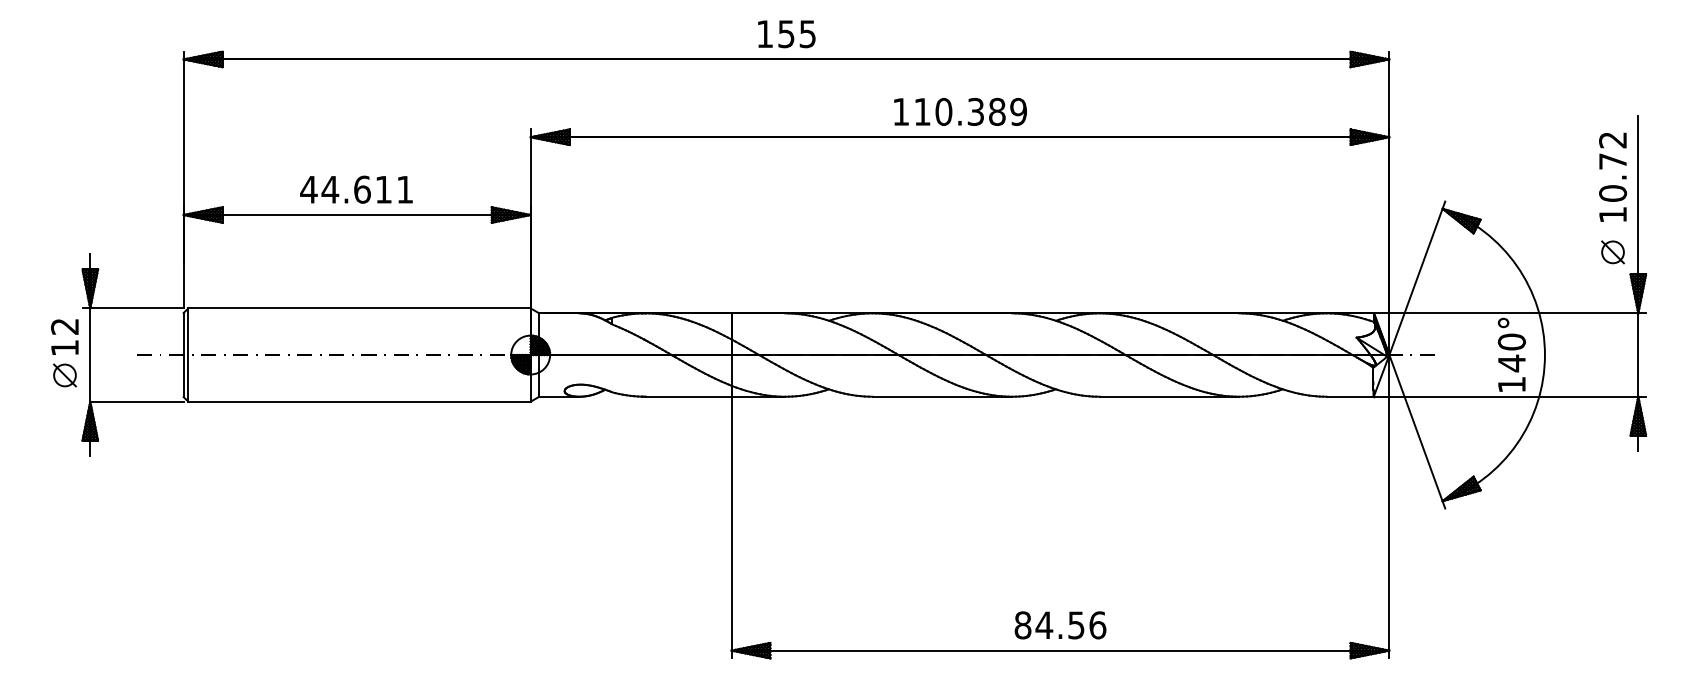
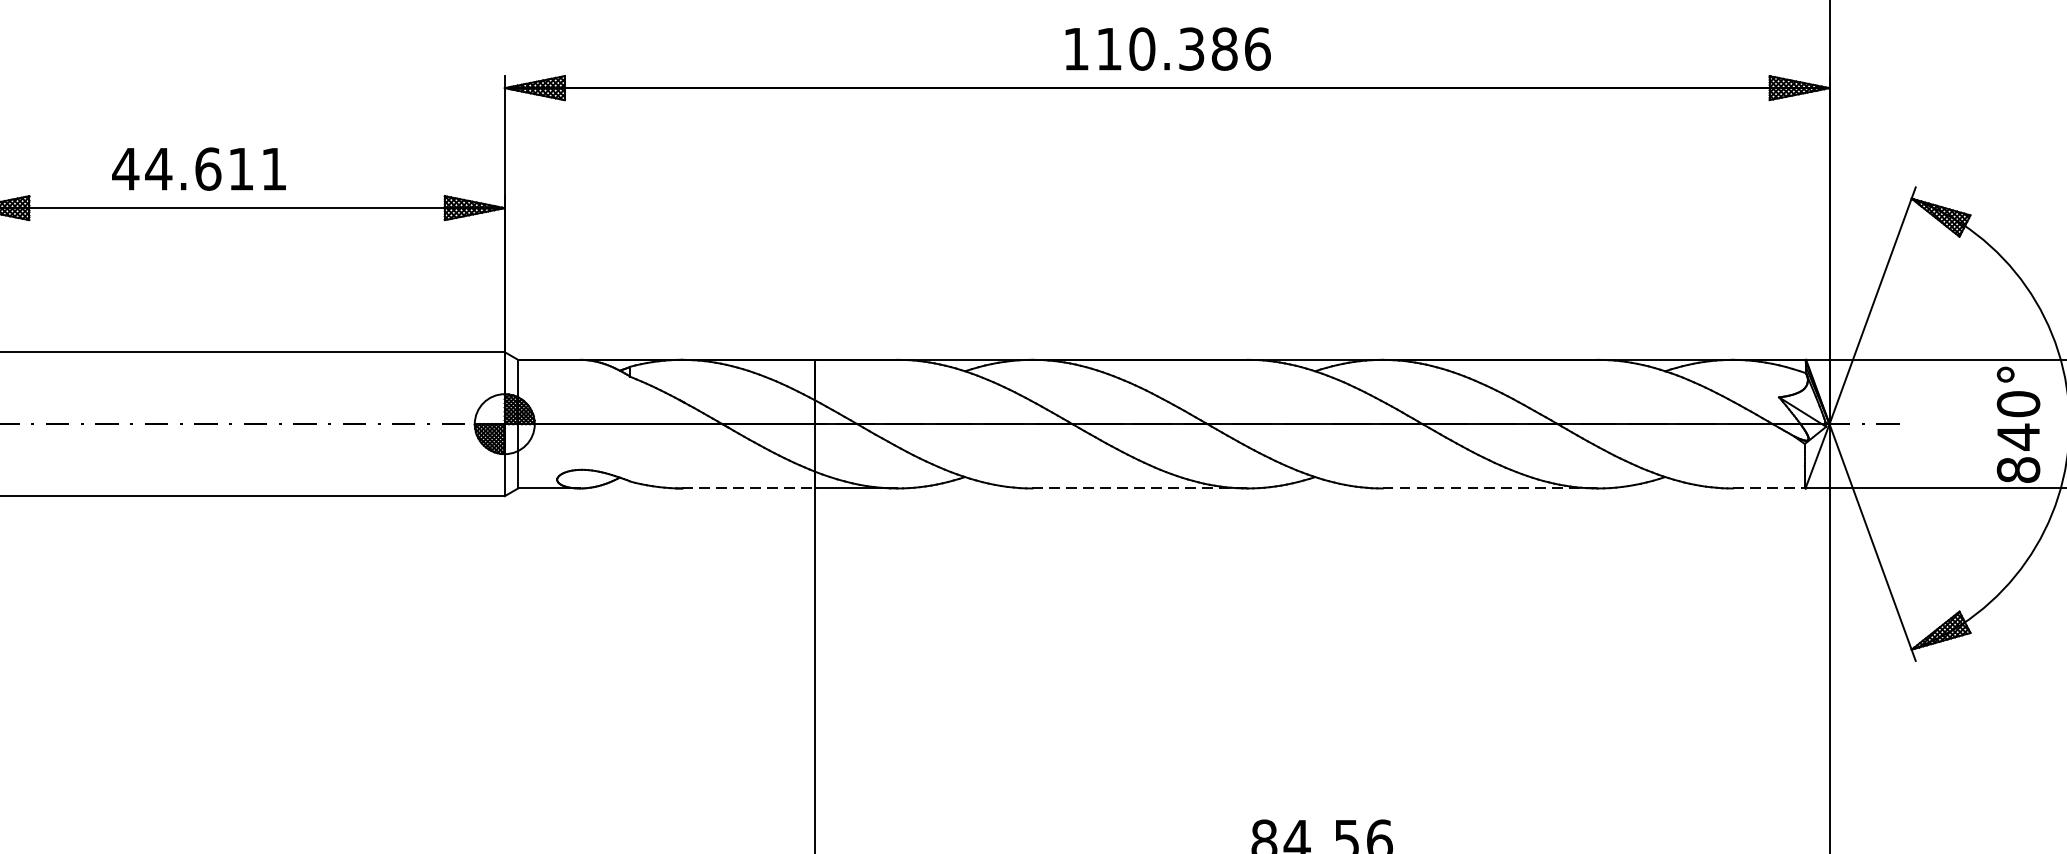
text: (1018, 111) -> (1257, 48), 110.389 -> 110.386
text: (356, 189) -> (199, 168), moved
text: (1511, 384) -> (2017, 469), 140° -> 840°
line: (688, 396) -> (748, 488), solid -> dashed
line: (942, 396) -> (1140, 488), solid -> dashed
line: (1169, 396) -> (1490, 488), solid -> dashed
line: (1350, 396) -> (1769, 488), solid -> dashed

